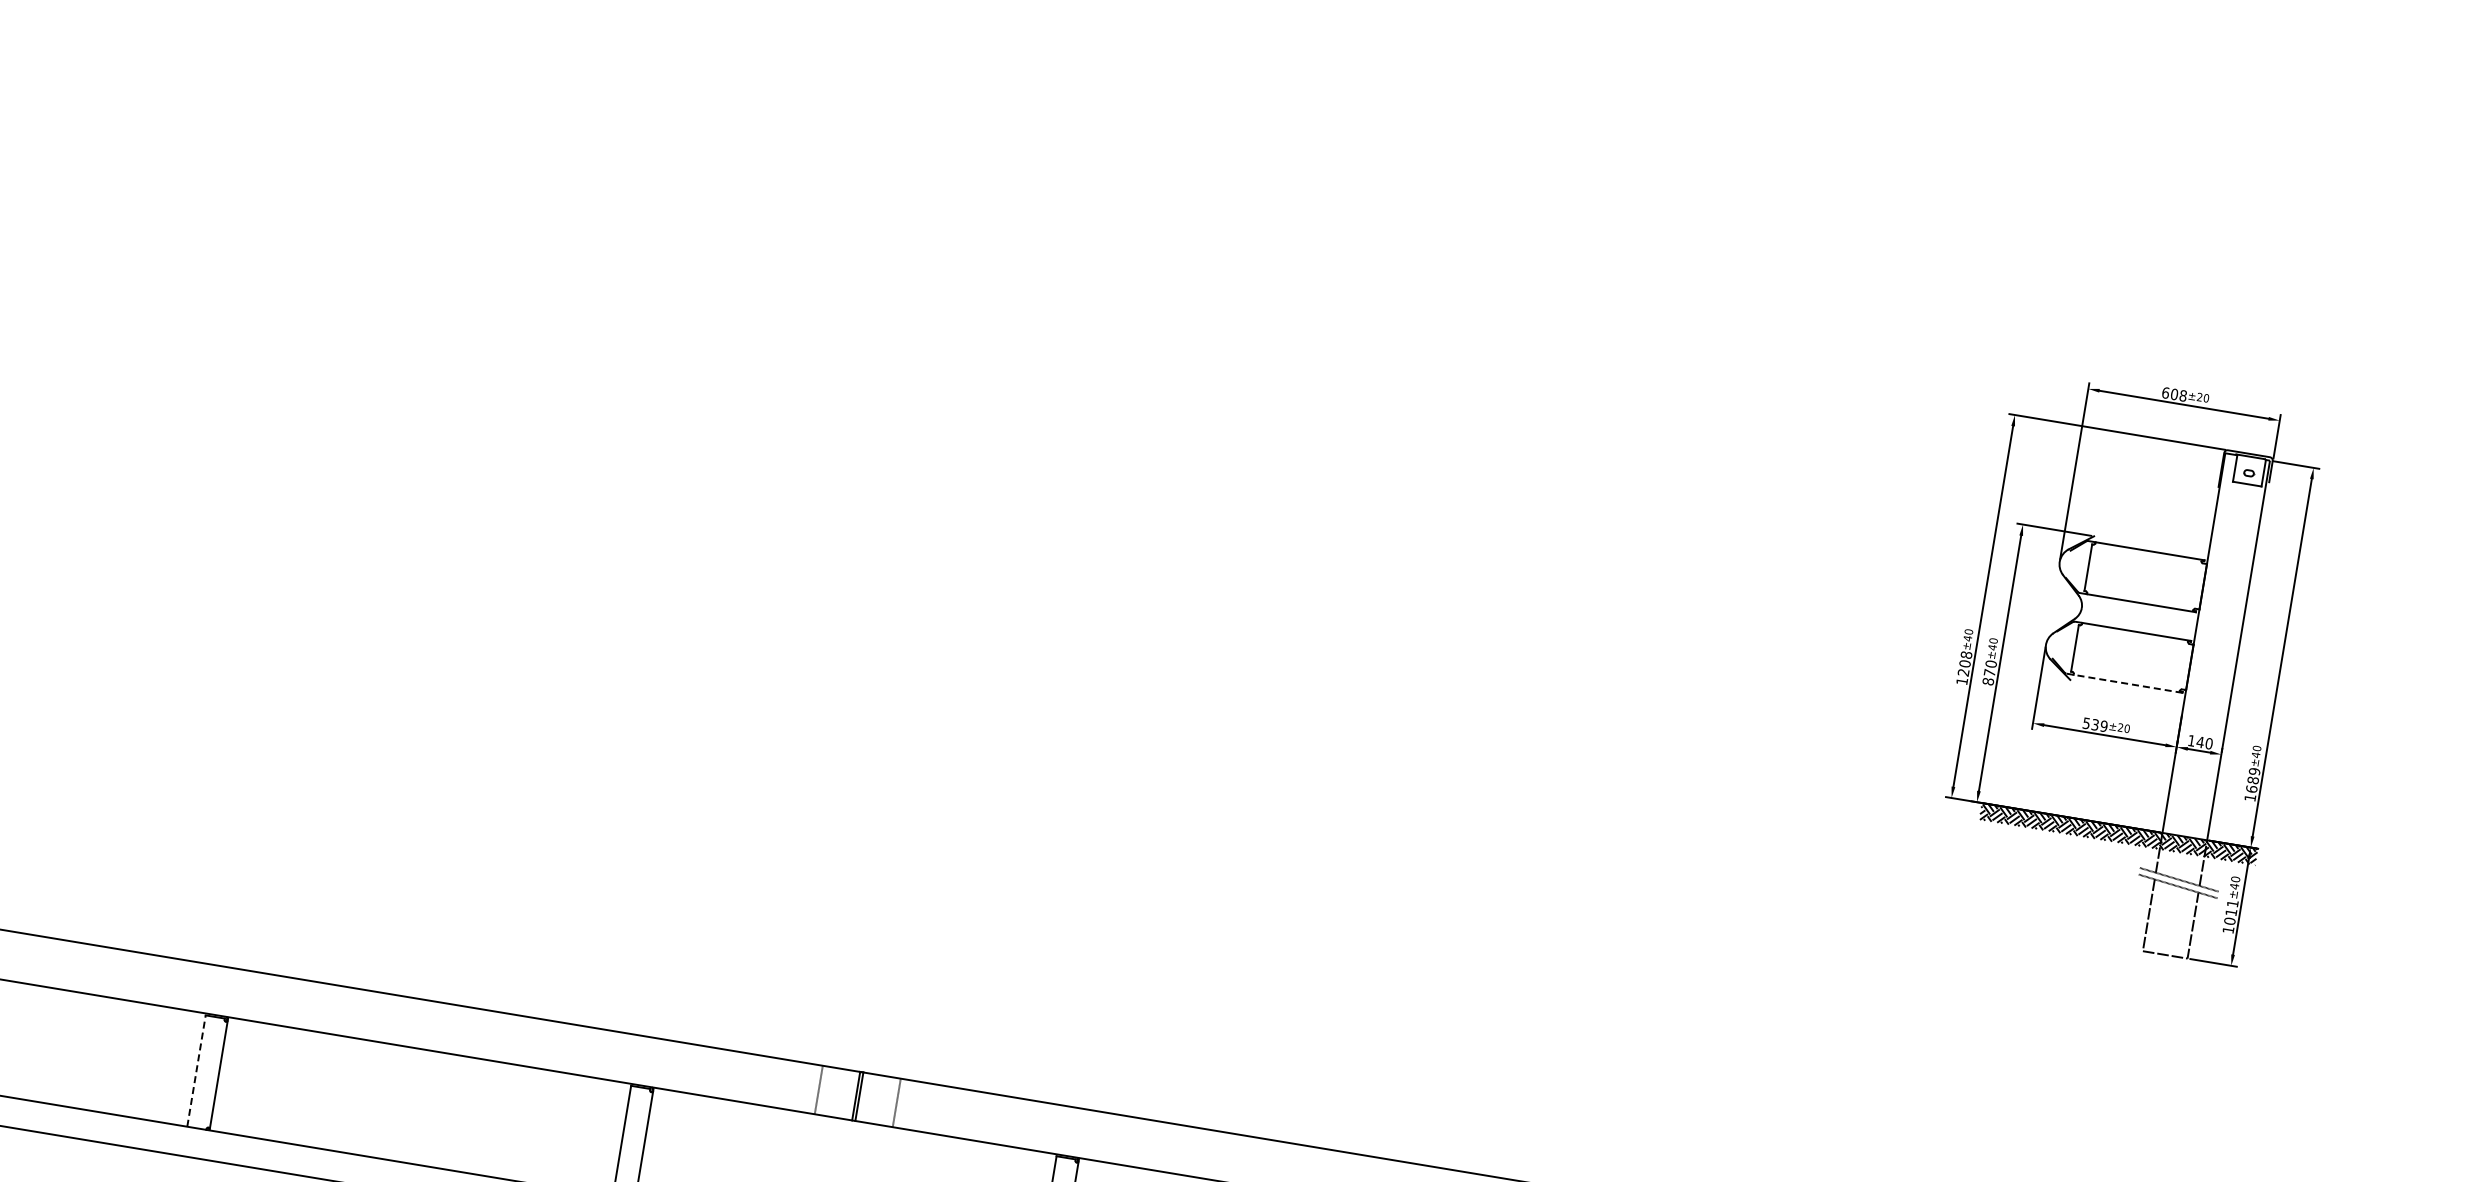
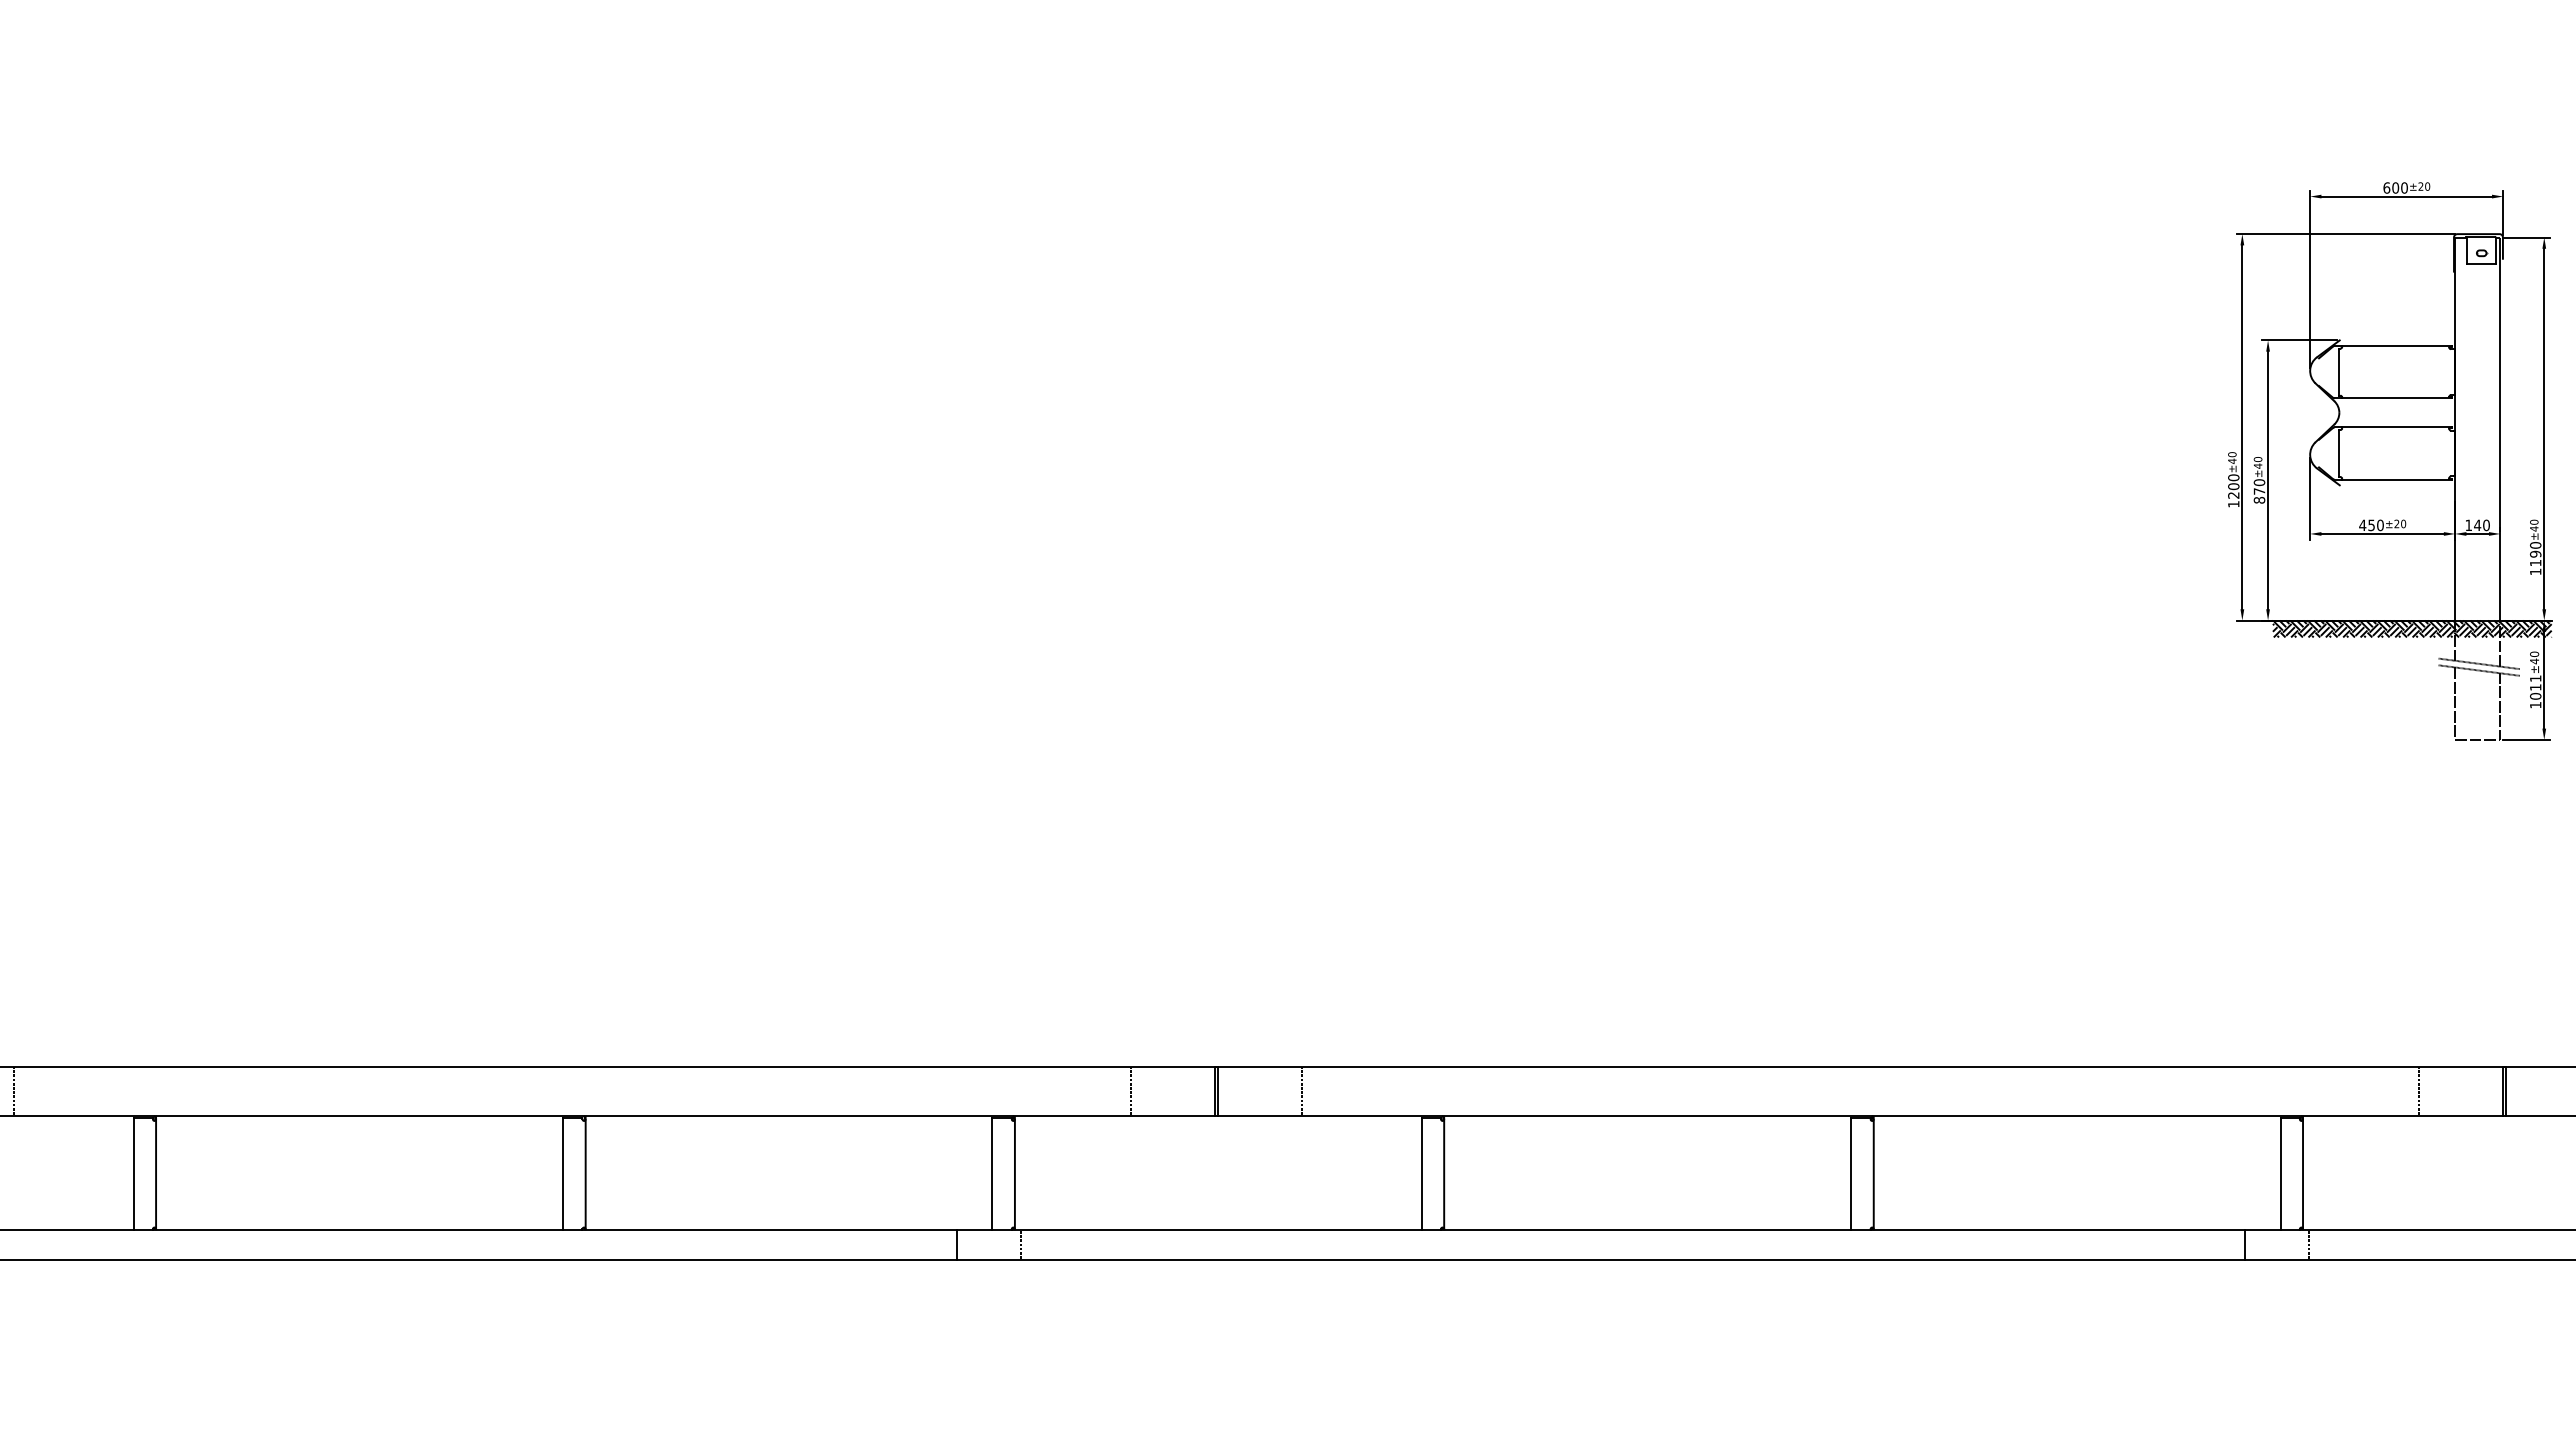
text: (2183, 395) -> (2404, 187), 608 -> 600
text: (1966, 654) -> (2233, 477), 1208 -> 1200
line: (2124, 683) -> (2393, 479), dashed -> solid
text: (2095, 724) -> (2371, 525), 539 -> 450
text: (2252, 780) -> (2535, 554), 1689 -> 1190
line: (196, 1070) -> (563, 1173), dashed -> solid
line: (818, 1090) -> (1131, 1091), moved
line: (897, 1103) -> (1302, 1091), moved

